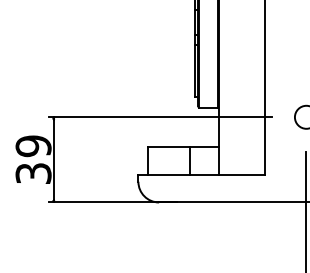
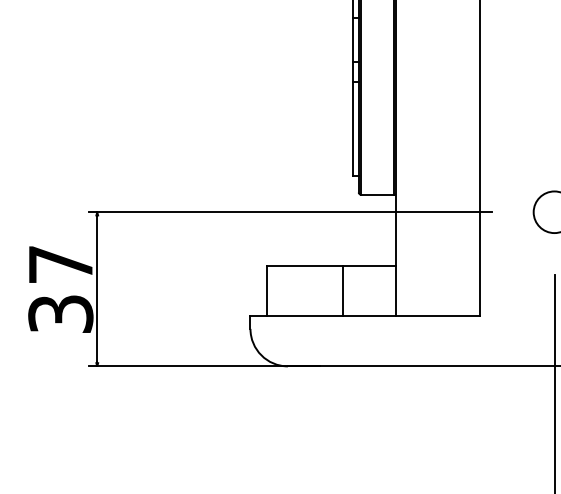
text: (33, 146) -> (60, 265), 39 -> 37

